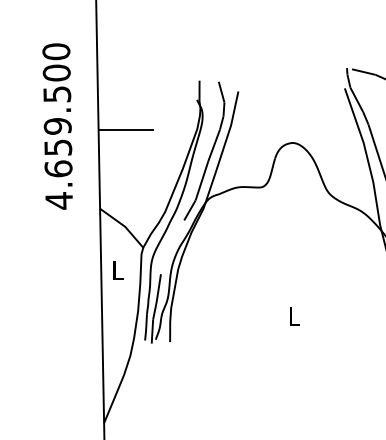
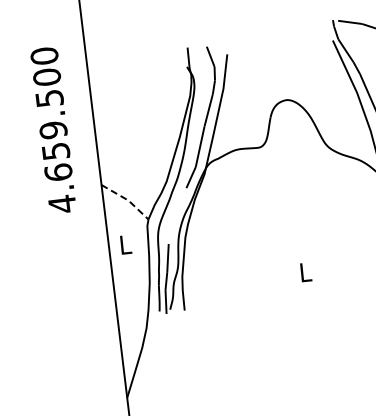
text: (57, 126) -> (53, 130), moved
line: (125, 129) -> (118, 103), removed
line: (124, 226) -> (127, 200), solid -> dashed

